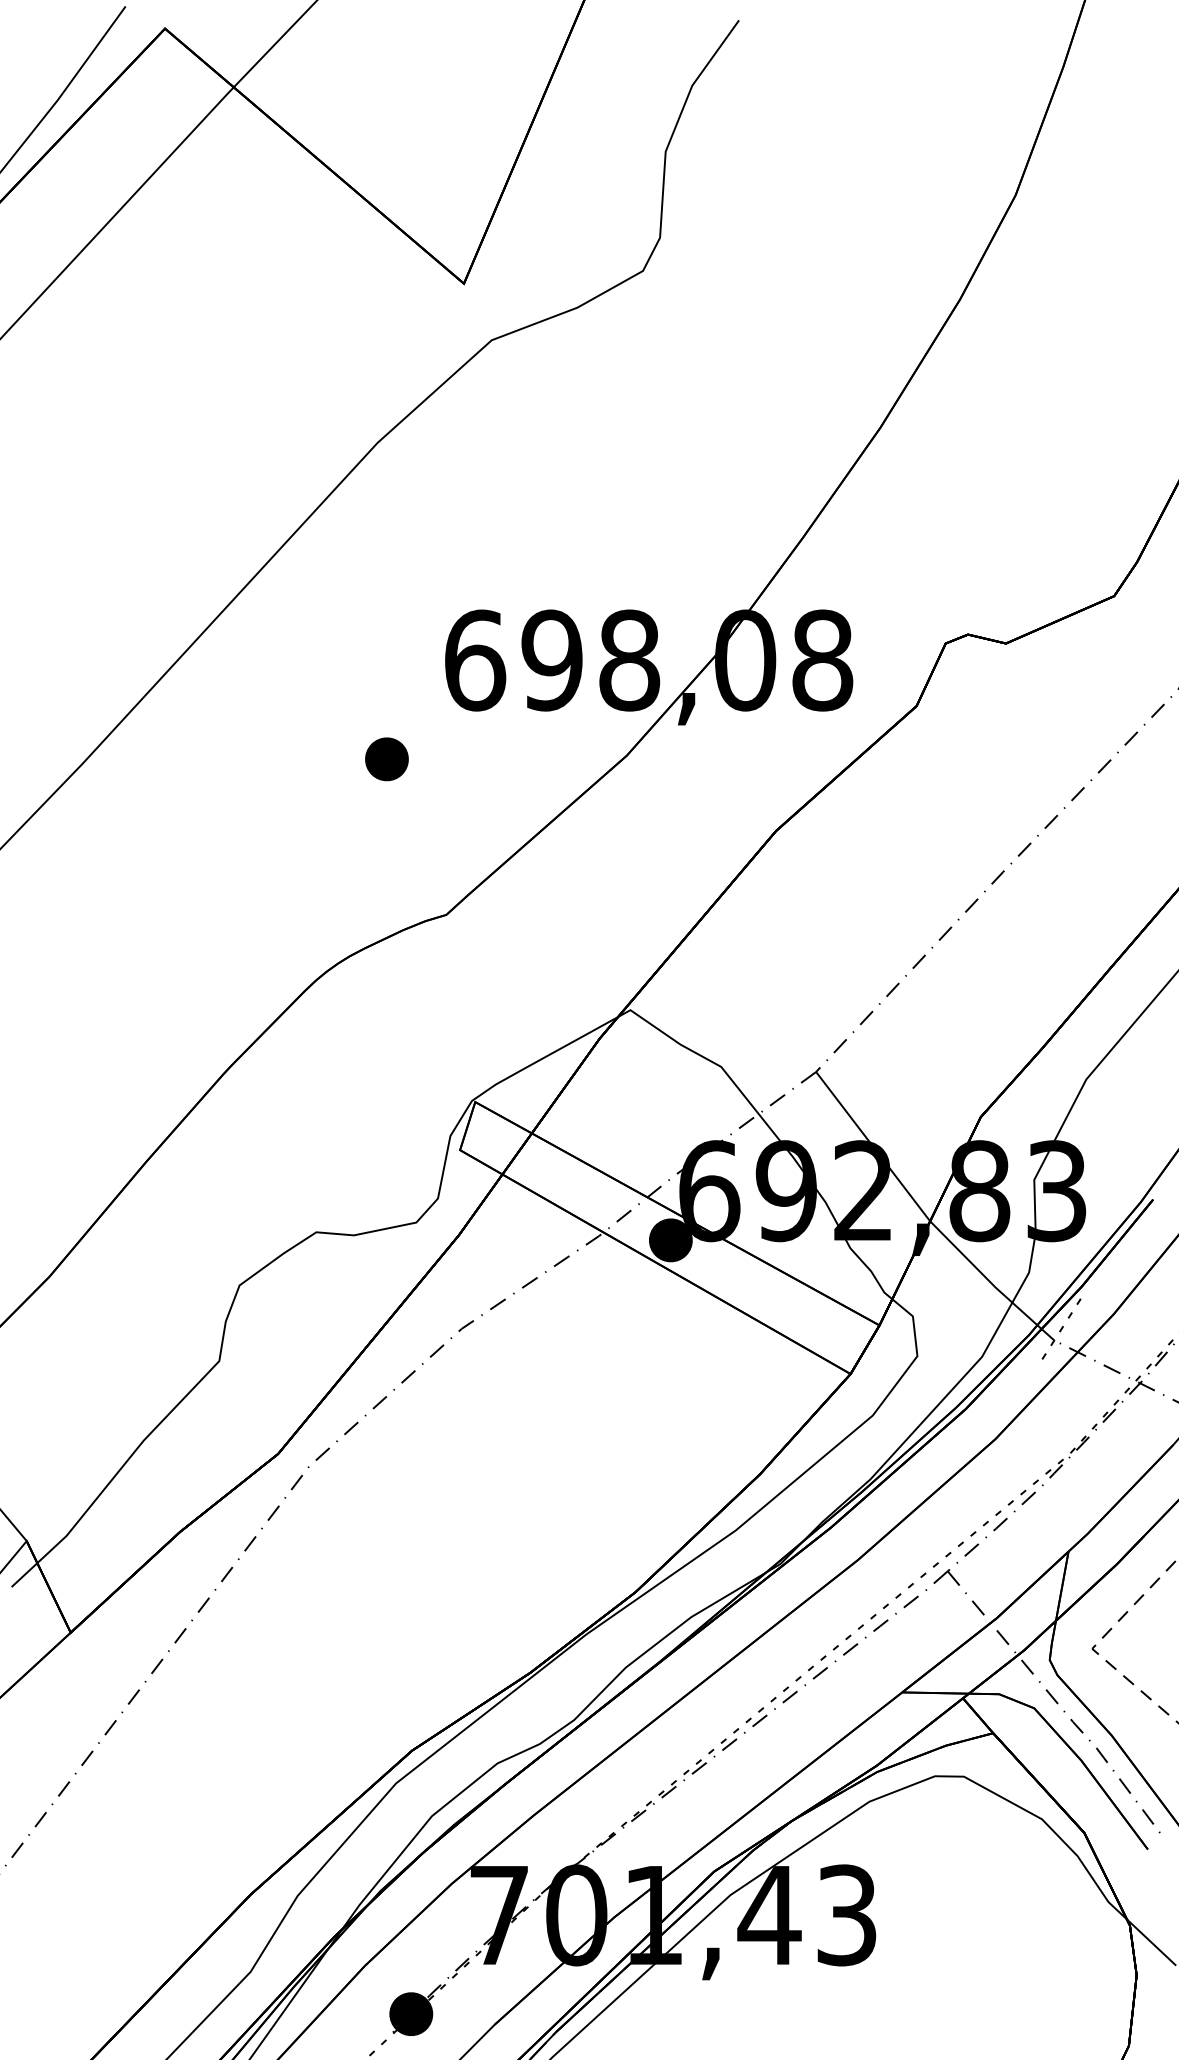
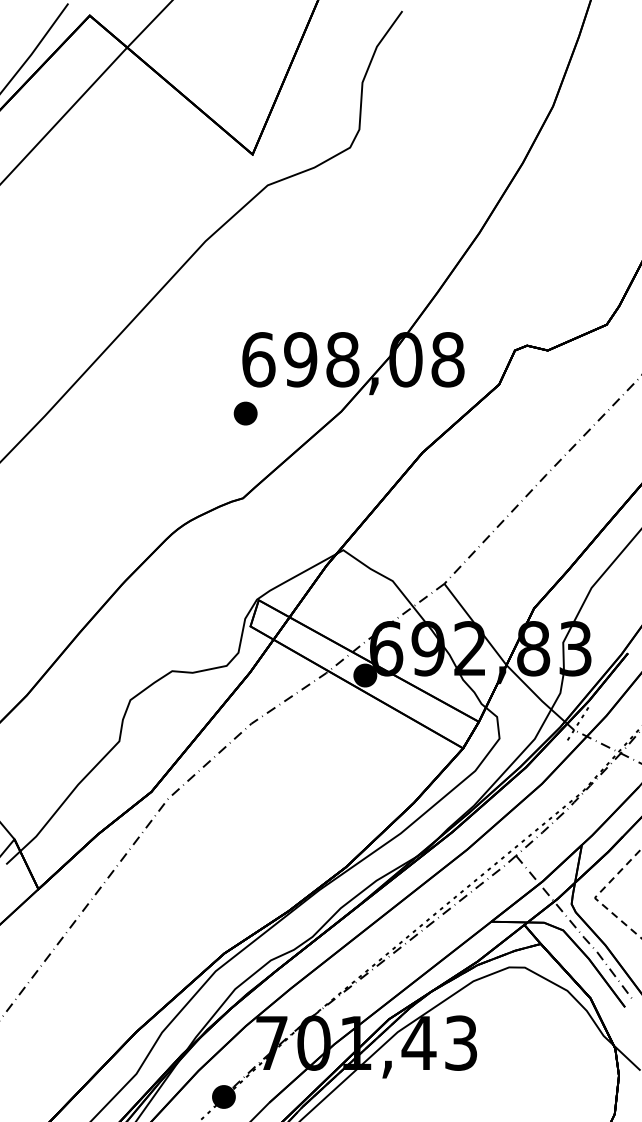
part: (386, 759) -> (245, 413), moved

